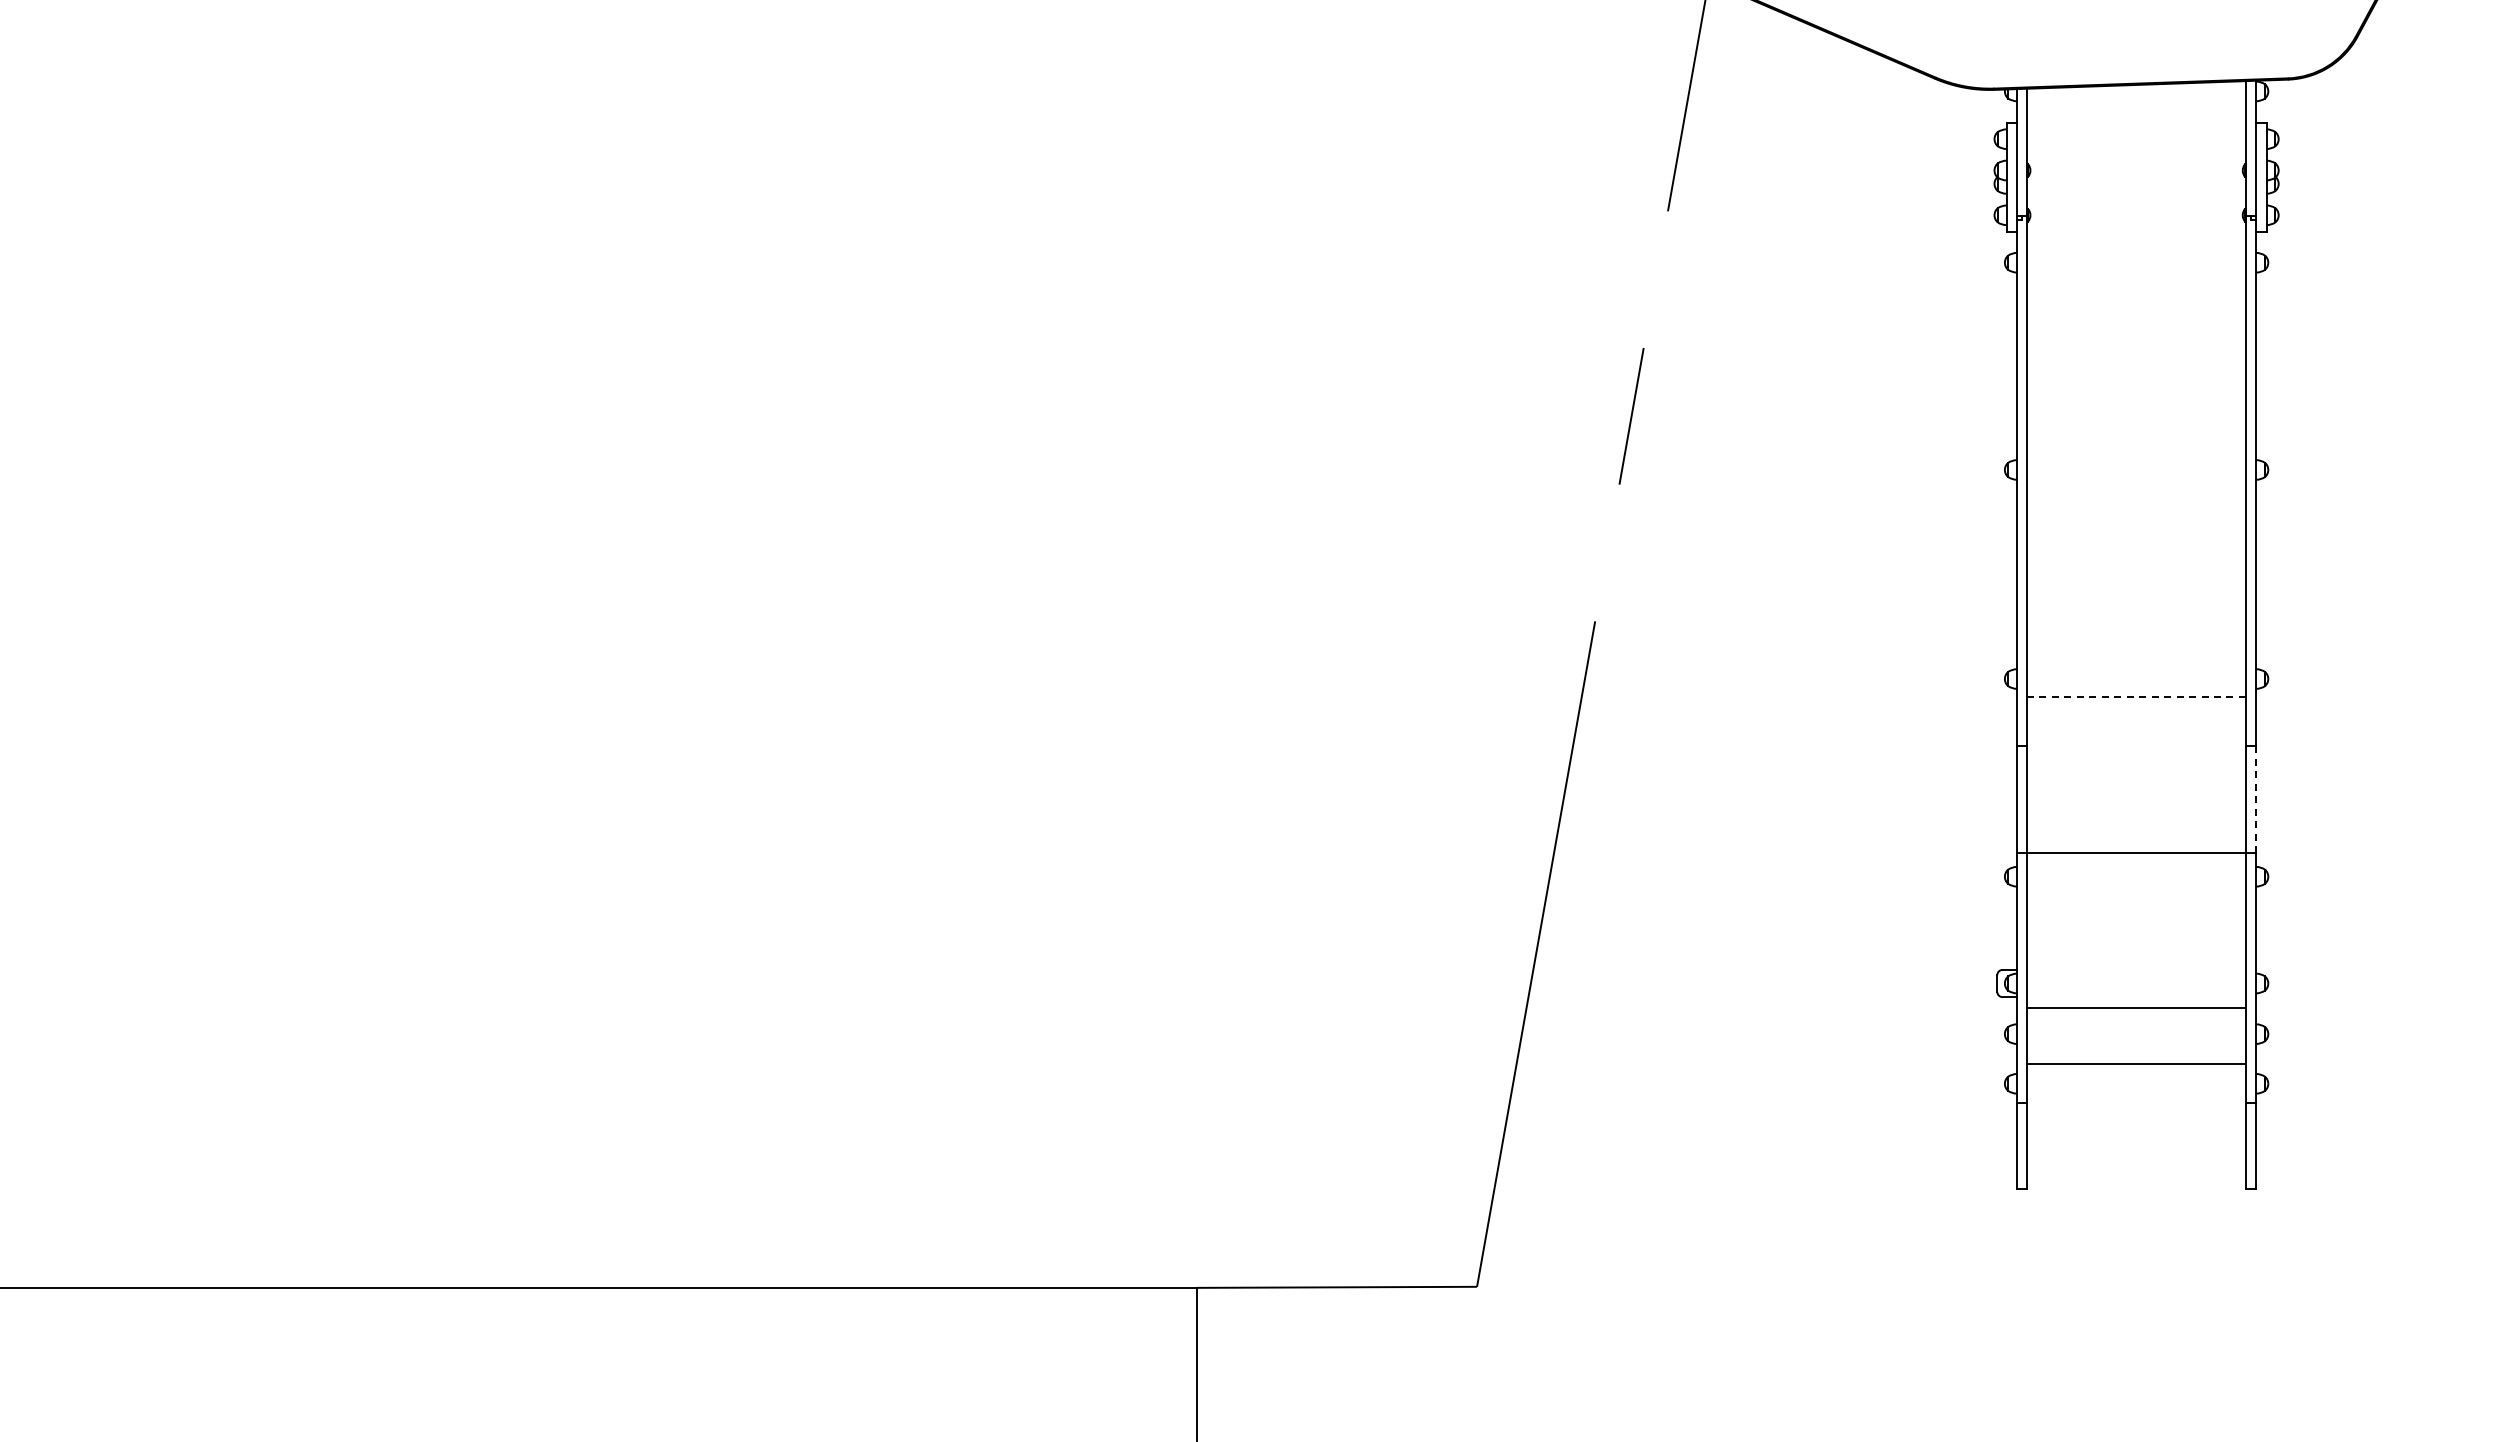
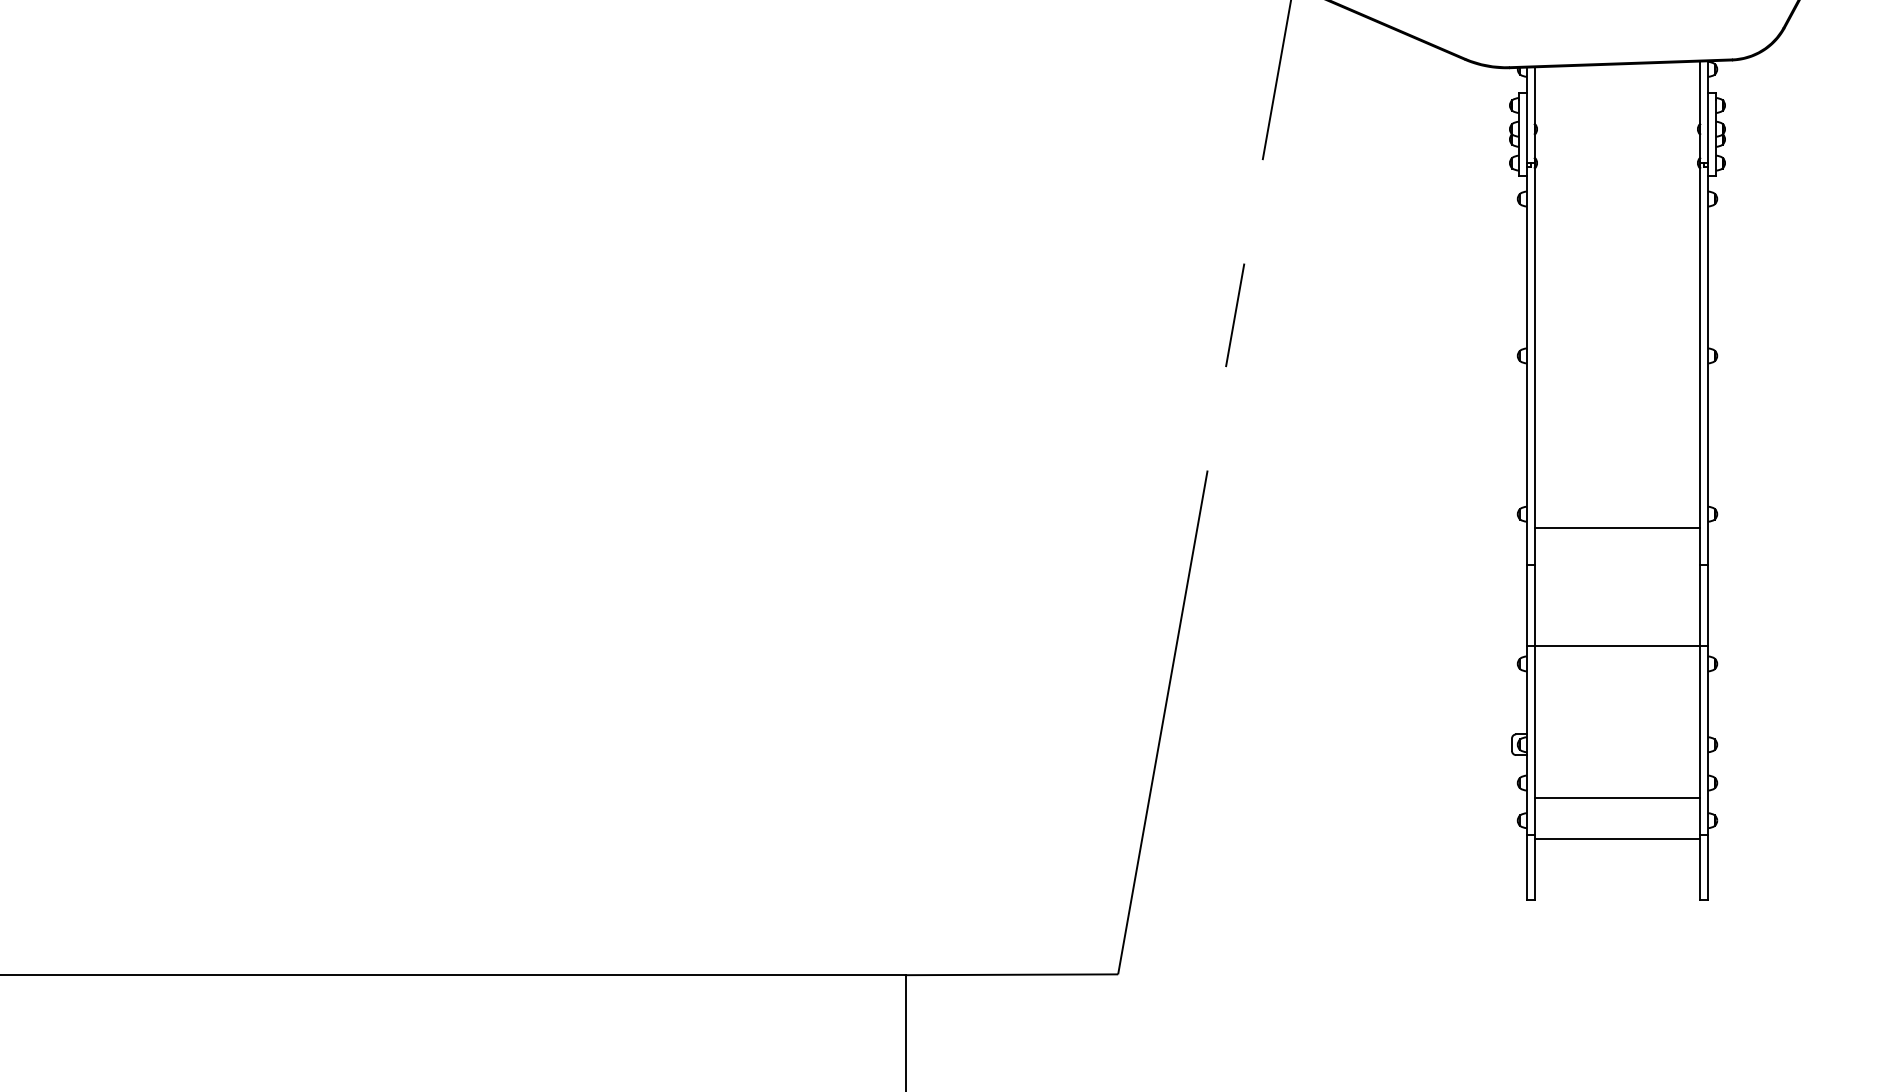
line: (2136, 696) -> (1617, 527), dashed -> solid
line: (2256, 800) -> (1708, 606), dashed -> solid
line: (2136, 1008) -> (1617, 797), moved
line: (2136, 1063) -> (1617, 839), moved

